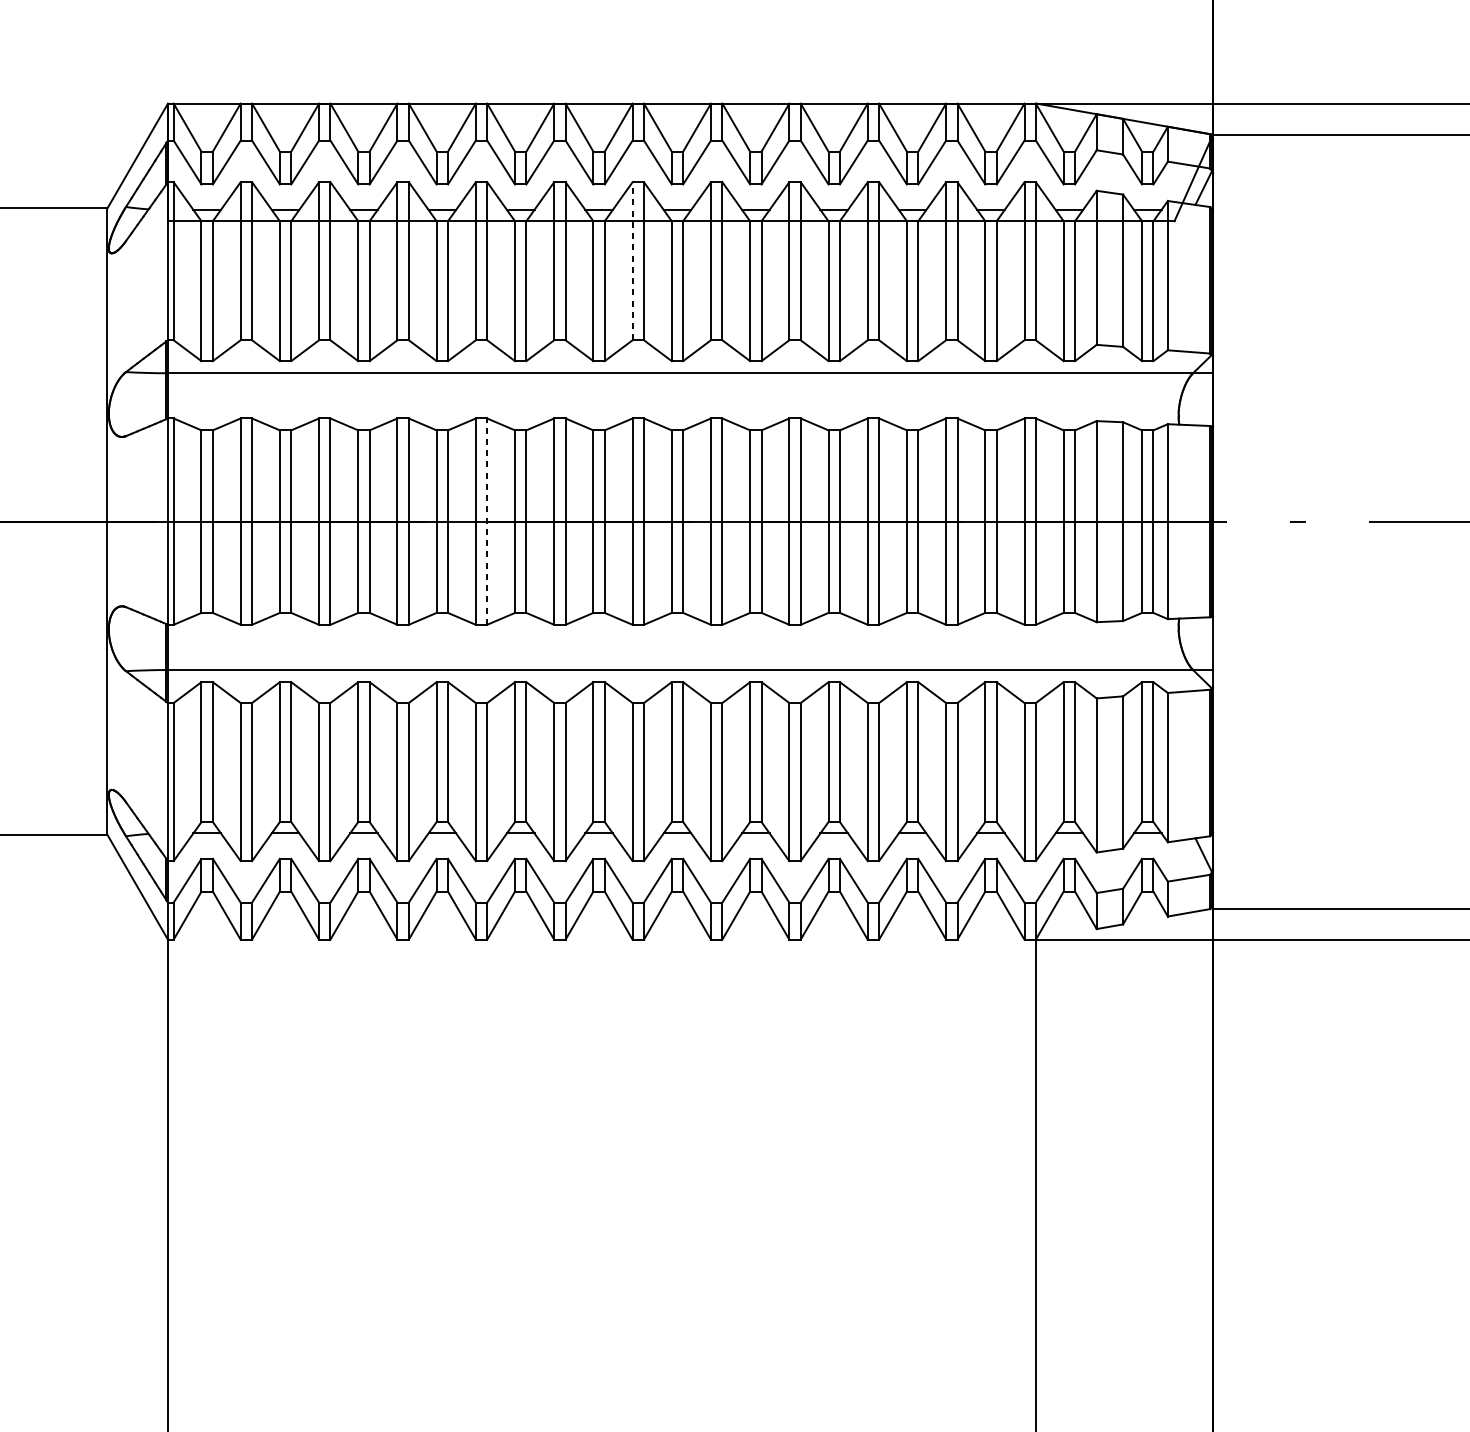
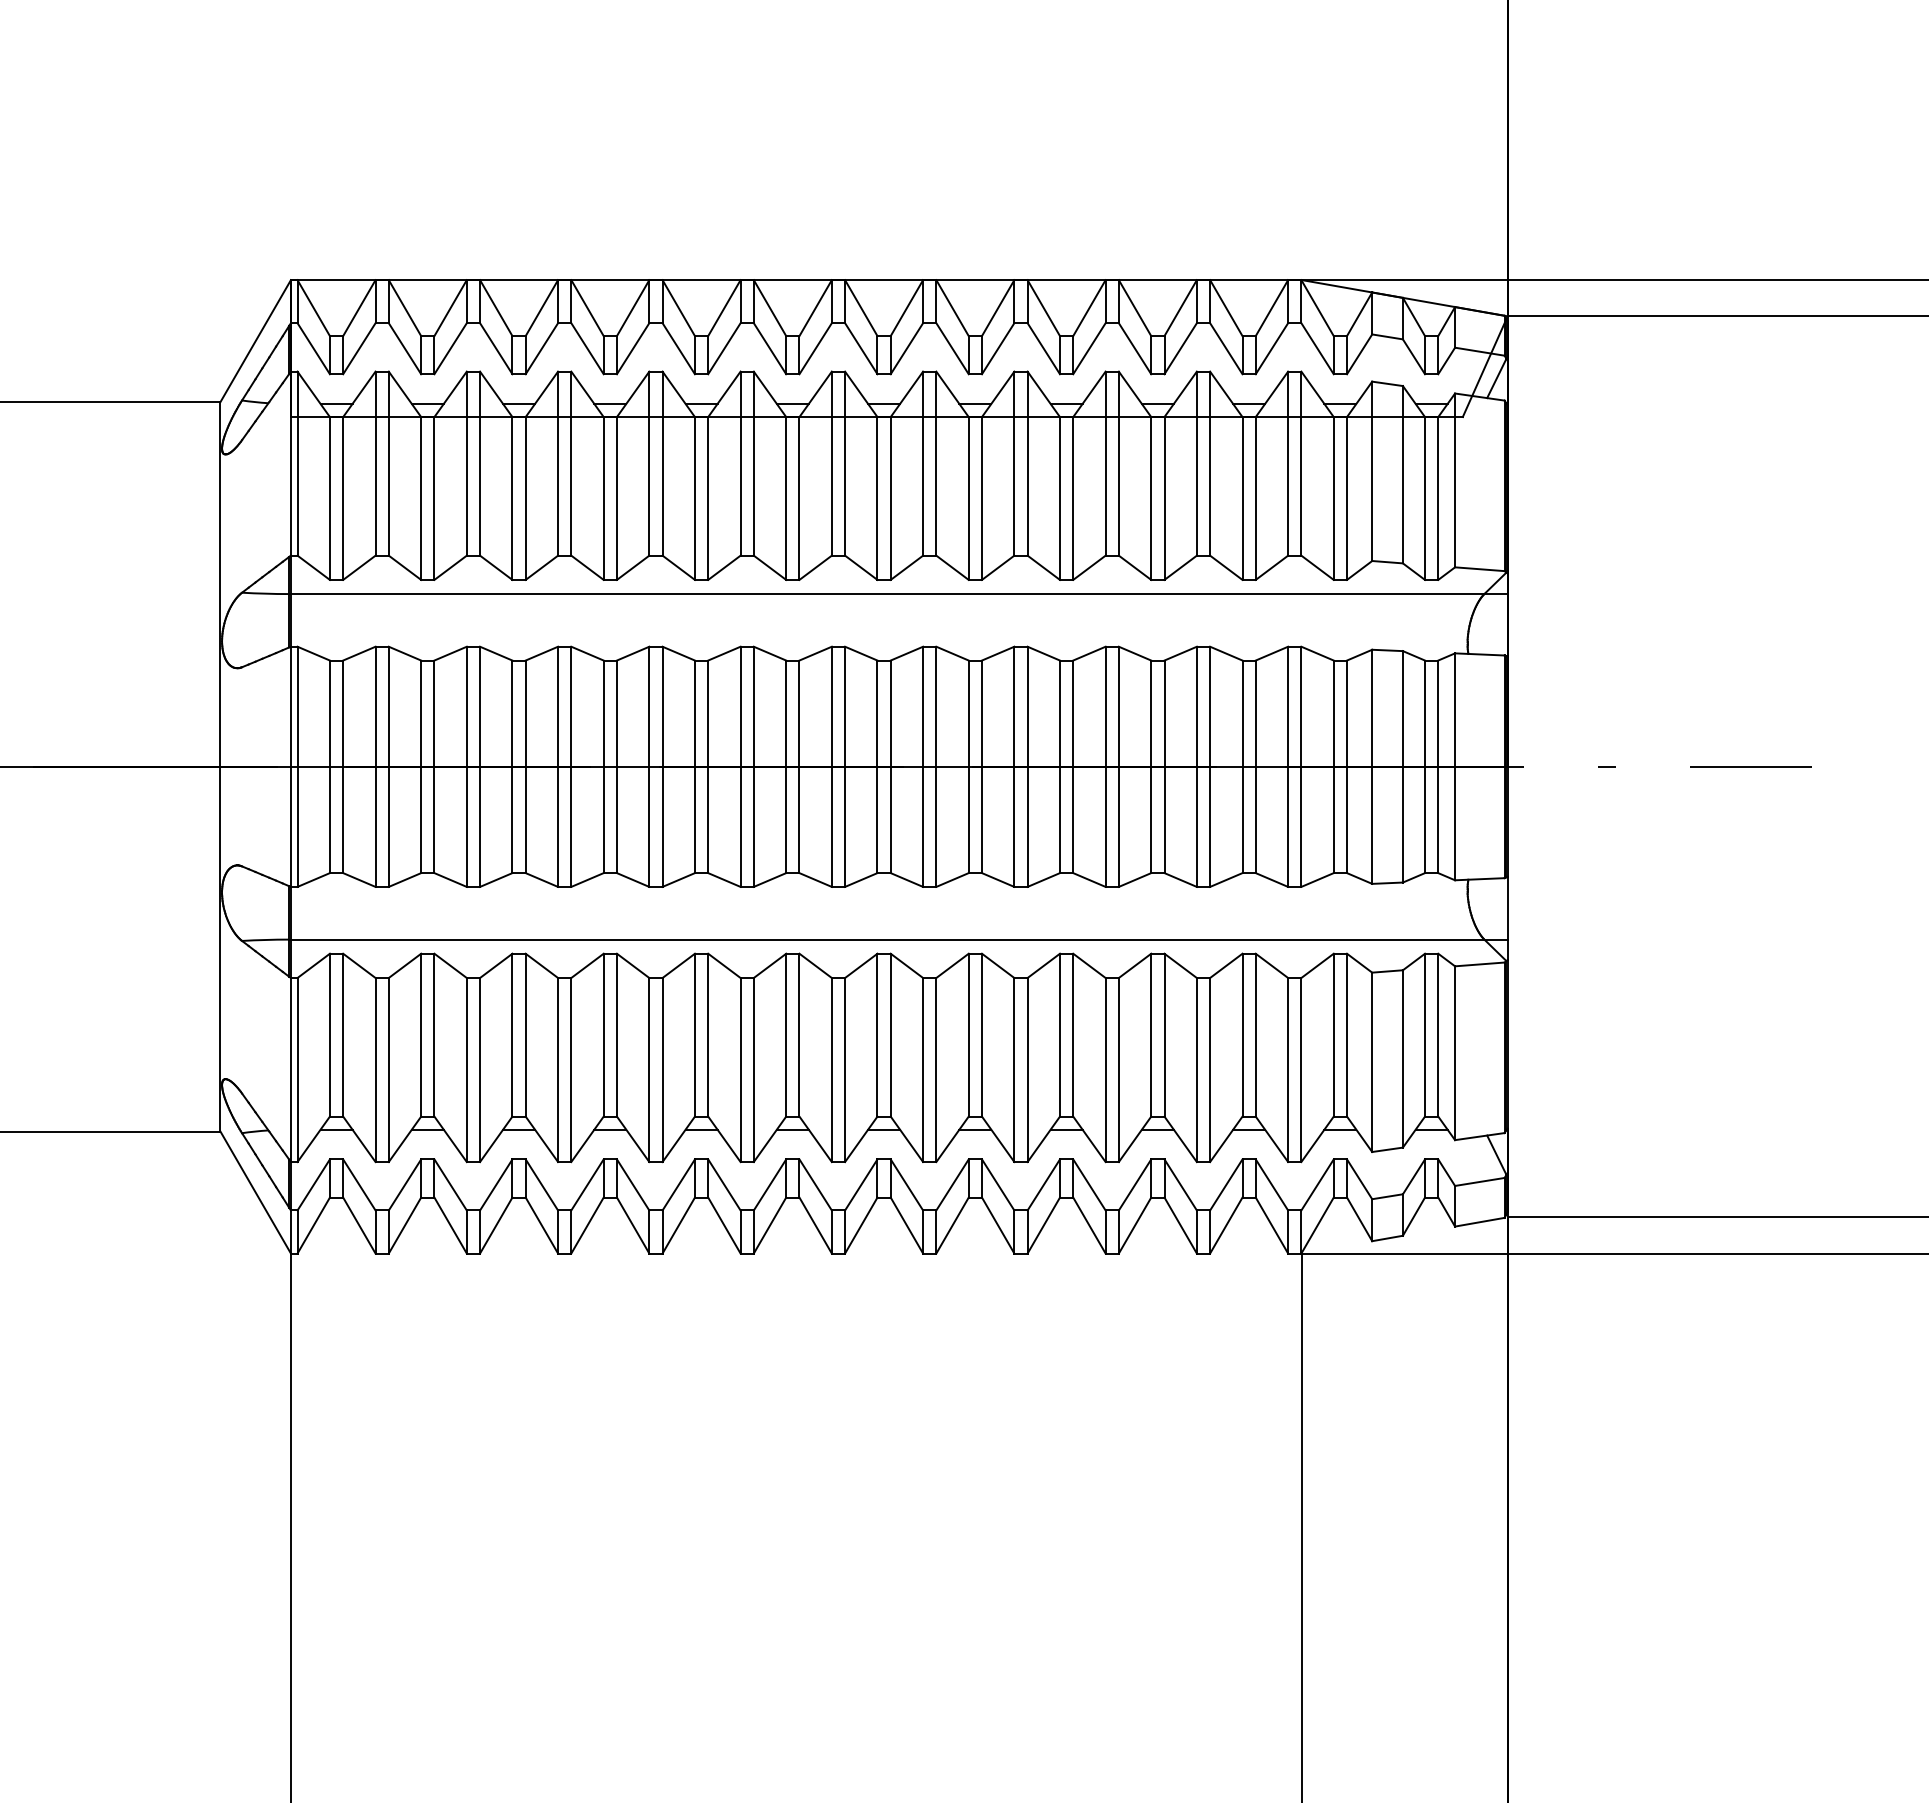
line: (632, 261) -> (831, 463), dashed -> solid
line: (487, 521) -> (662, 766), dashed -> solid

